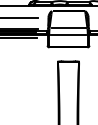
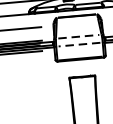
line: (69, 28) -> (79, 36), solid -> dashed
line: (68, 35) -> (79, 45), solid -> dashed

